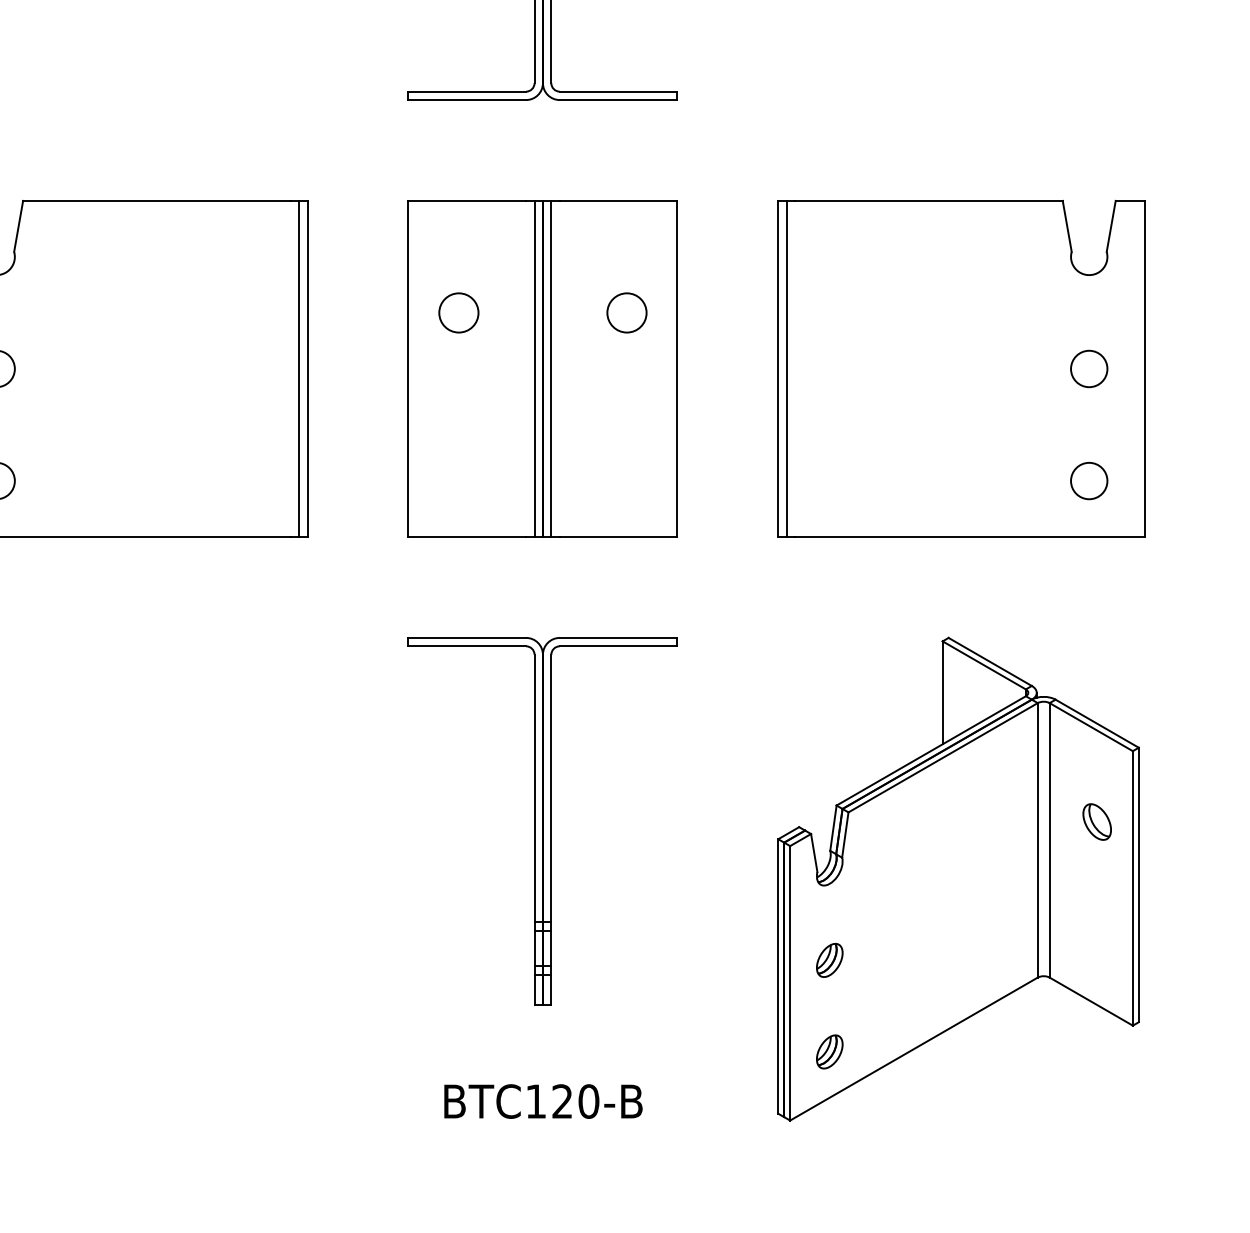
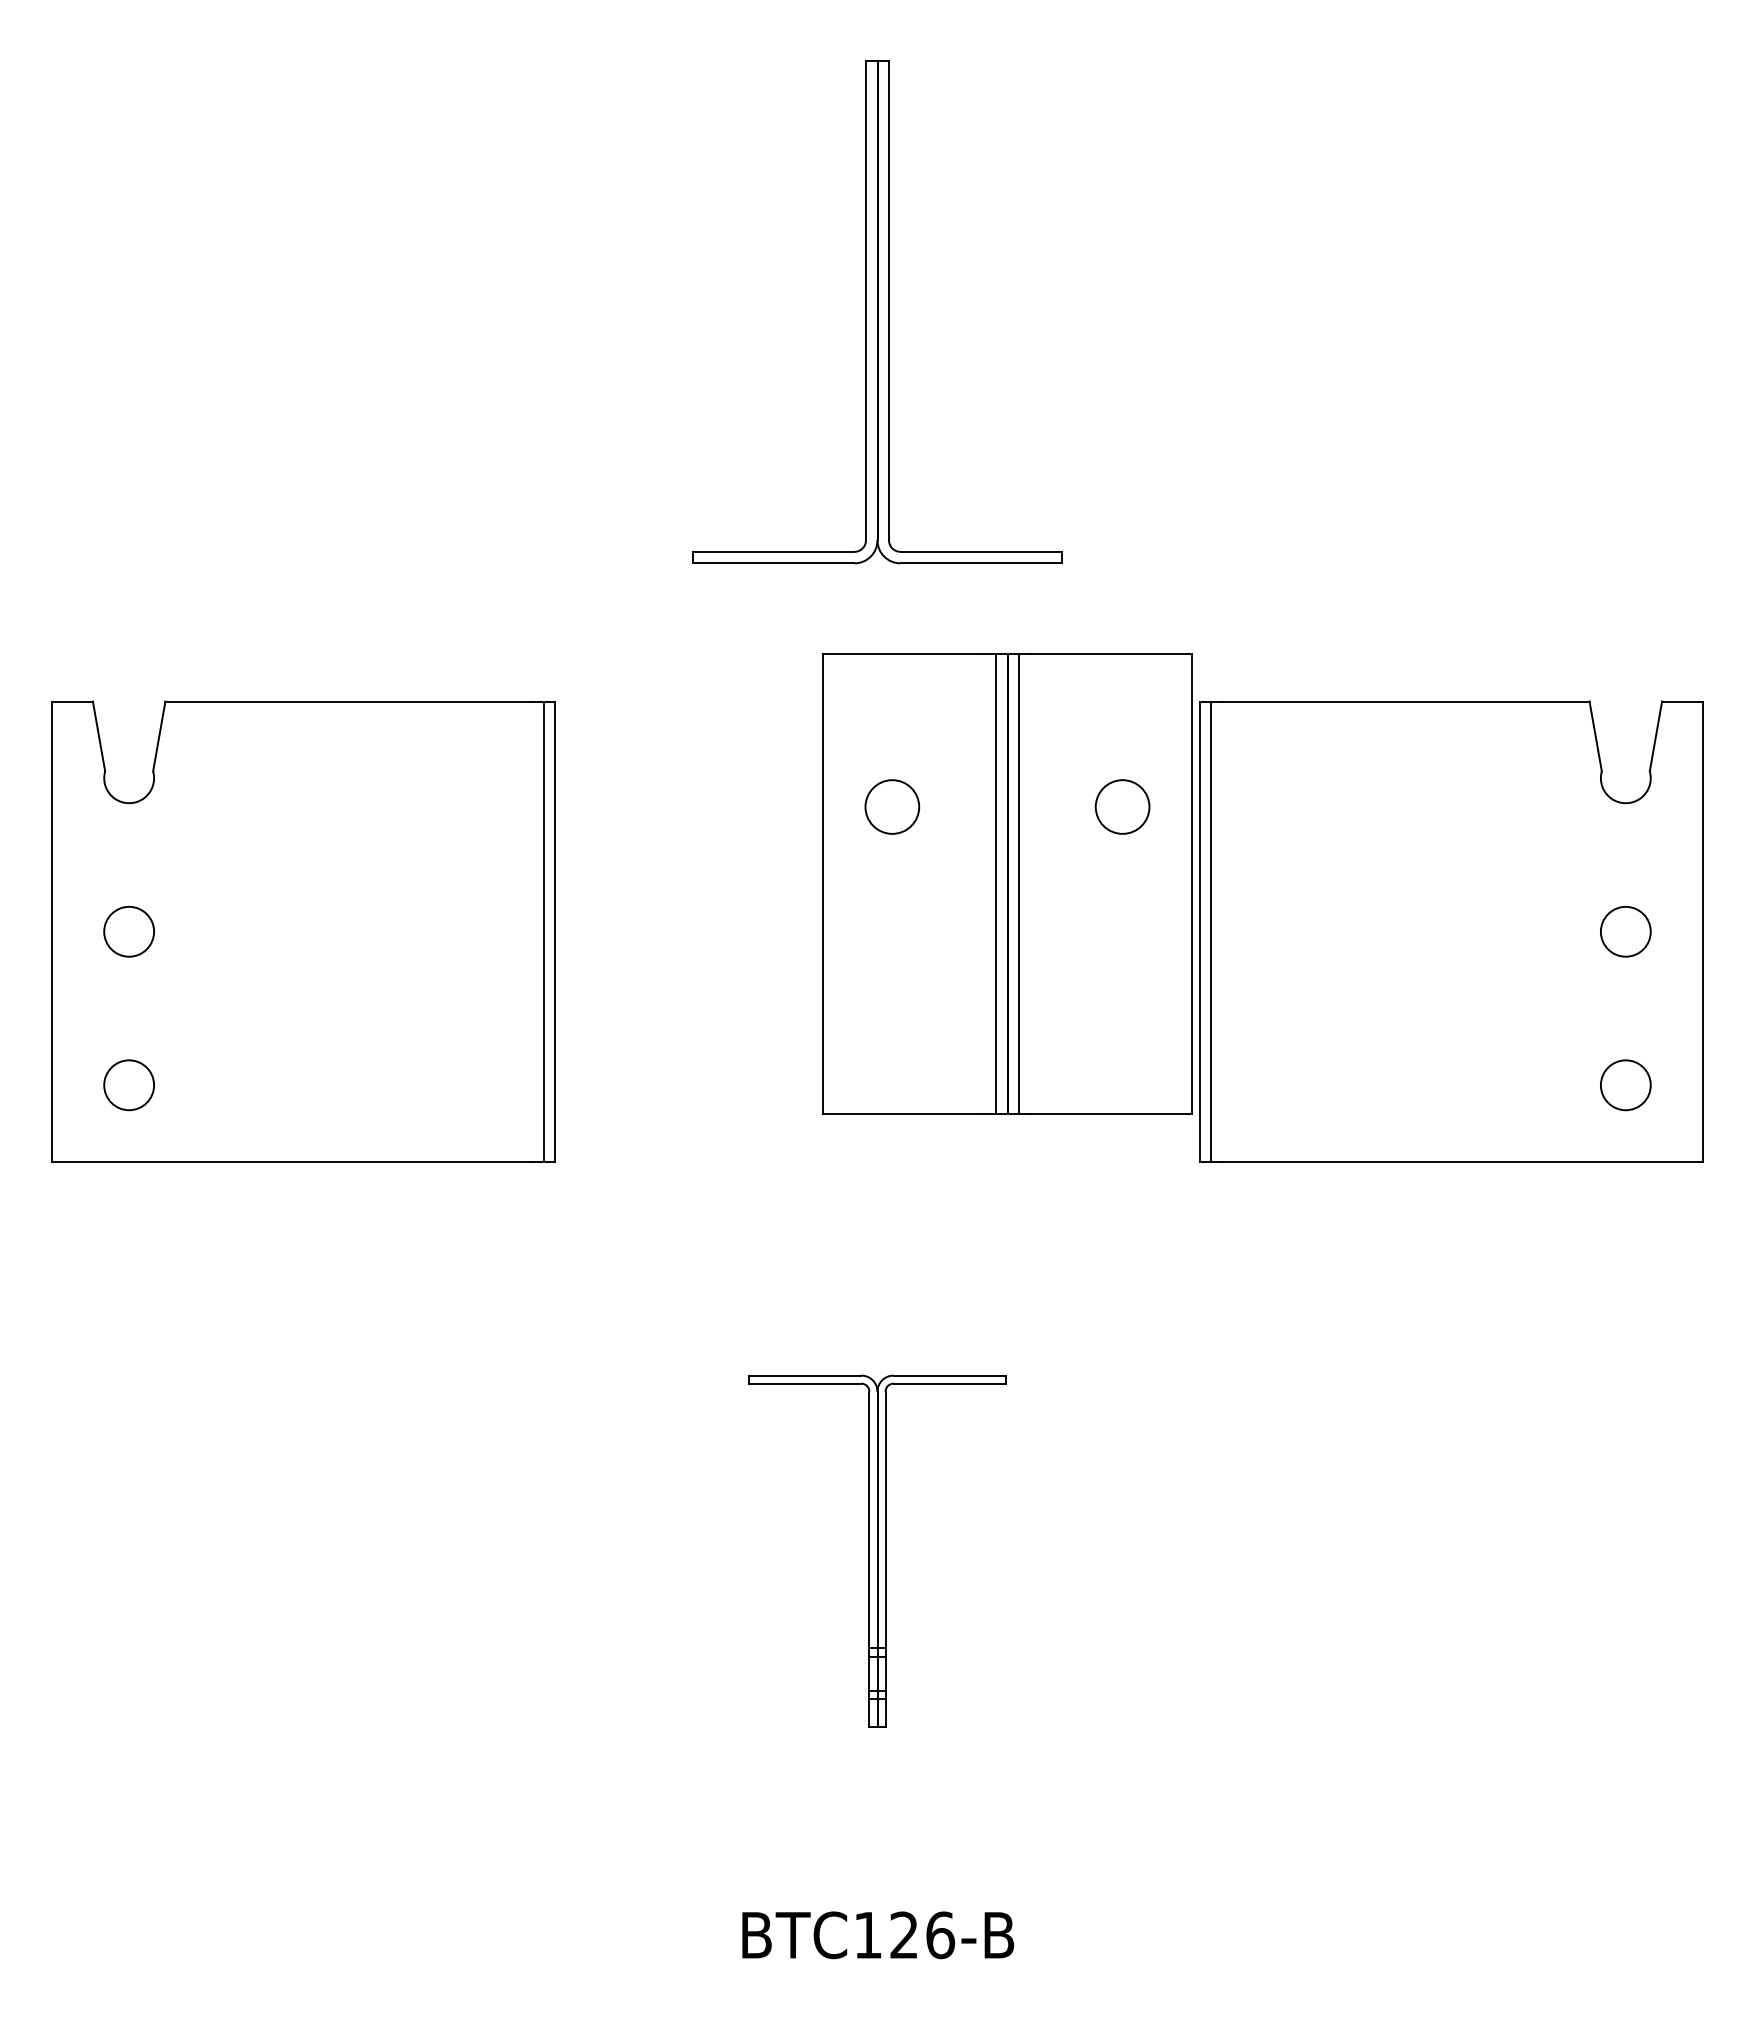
part: (542, 368) -> (1007, 883), moved
part: (542, 821) -> (877, 1551), size x0.7
part: (958, 879) -> (1446, 1630), removed
text: (588, 1101) -> (940, 1935), BTC120-B -> BTC126-B

